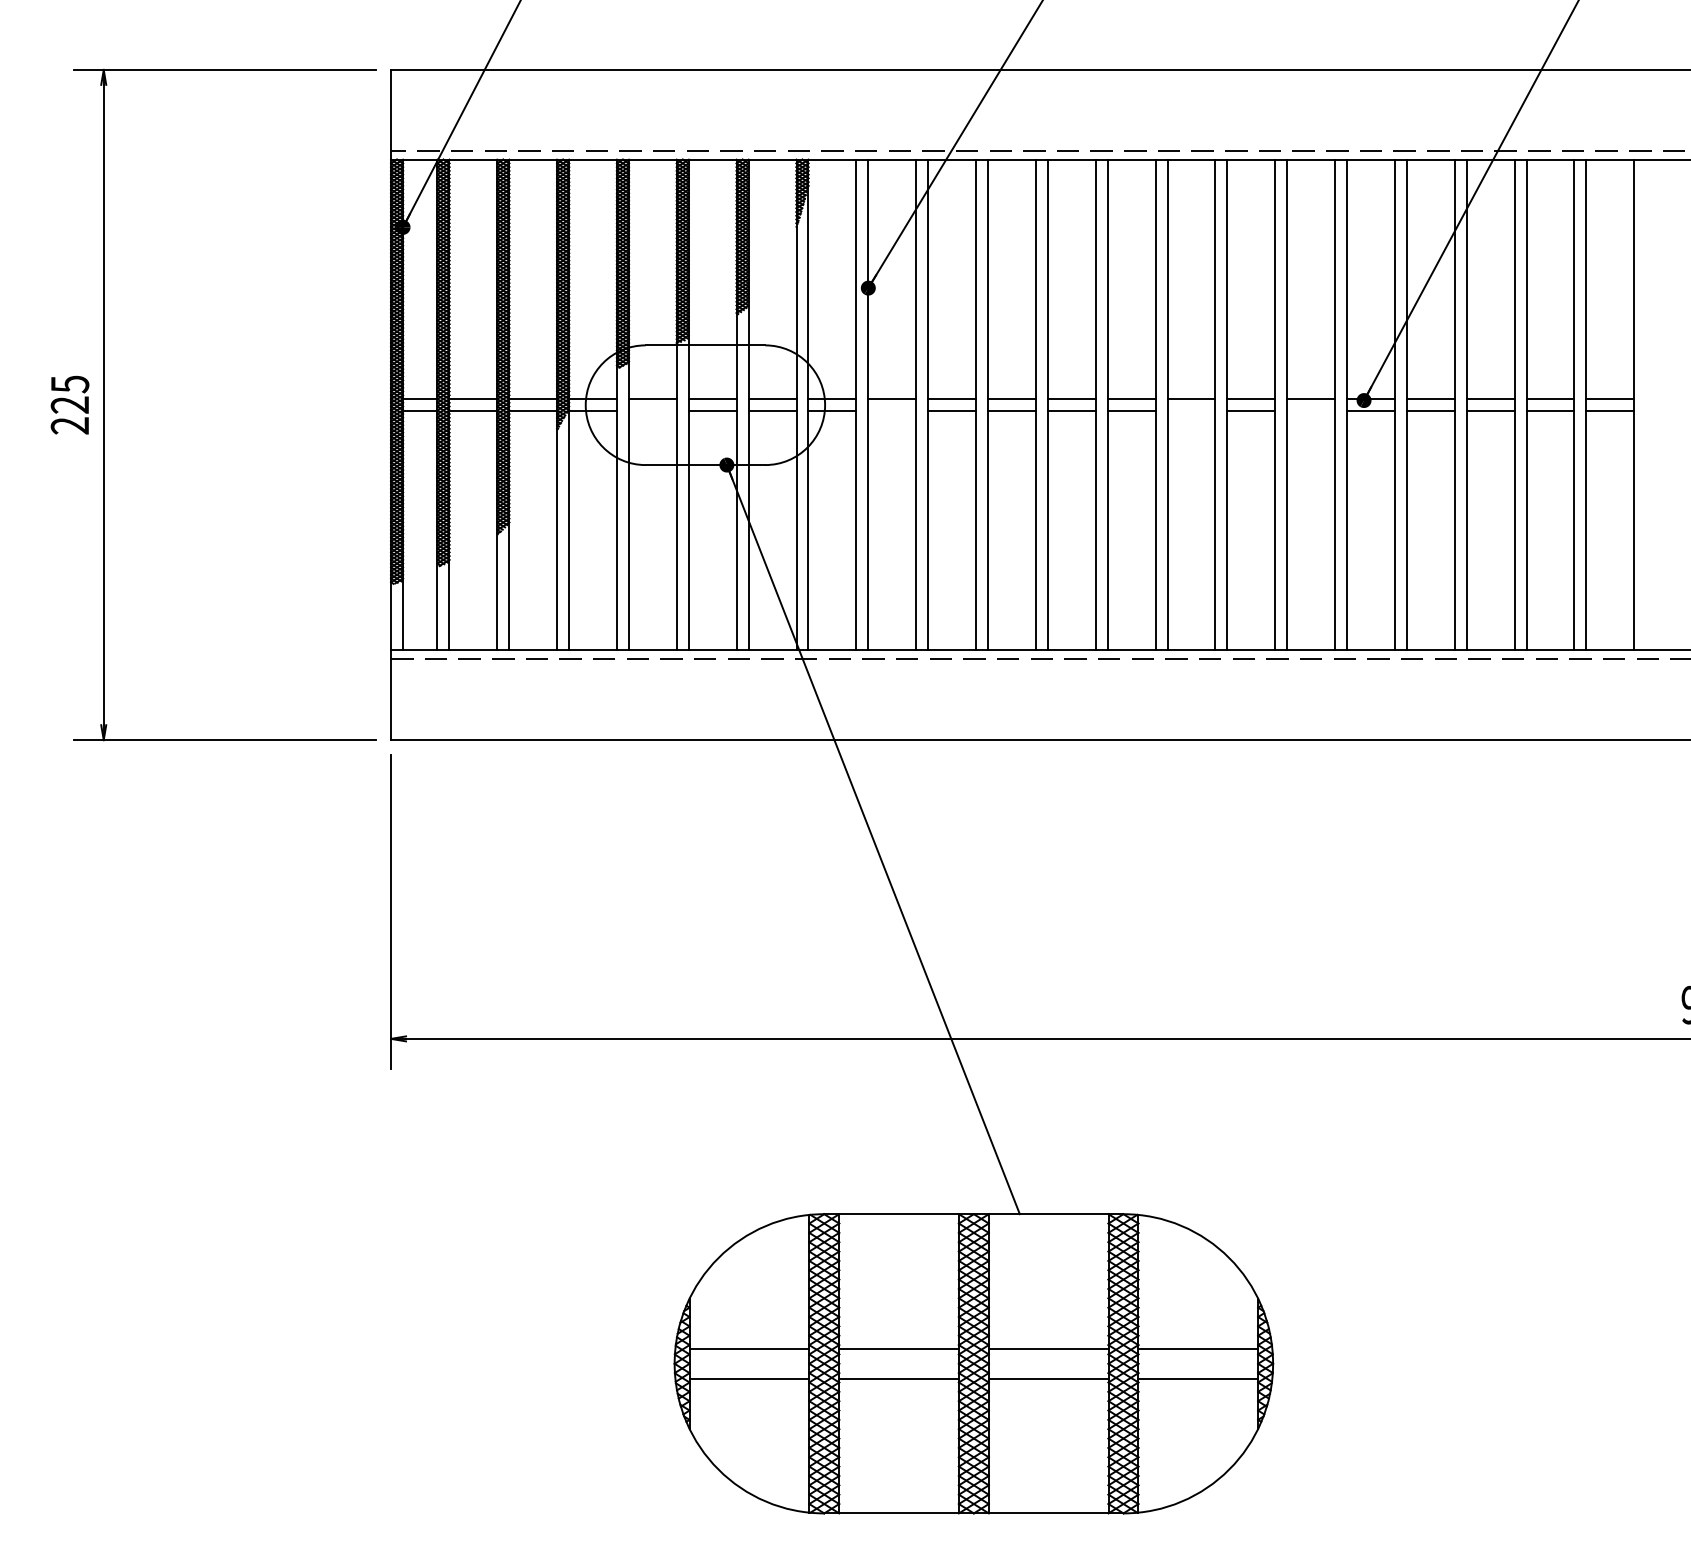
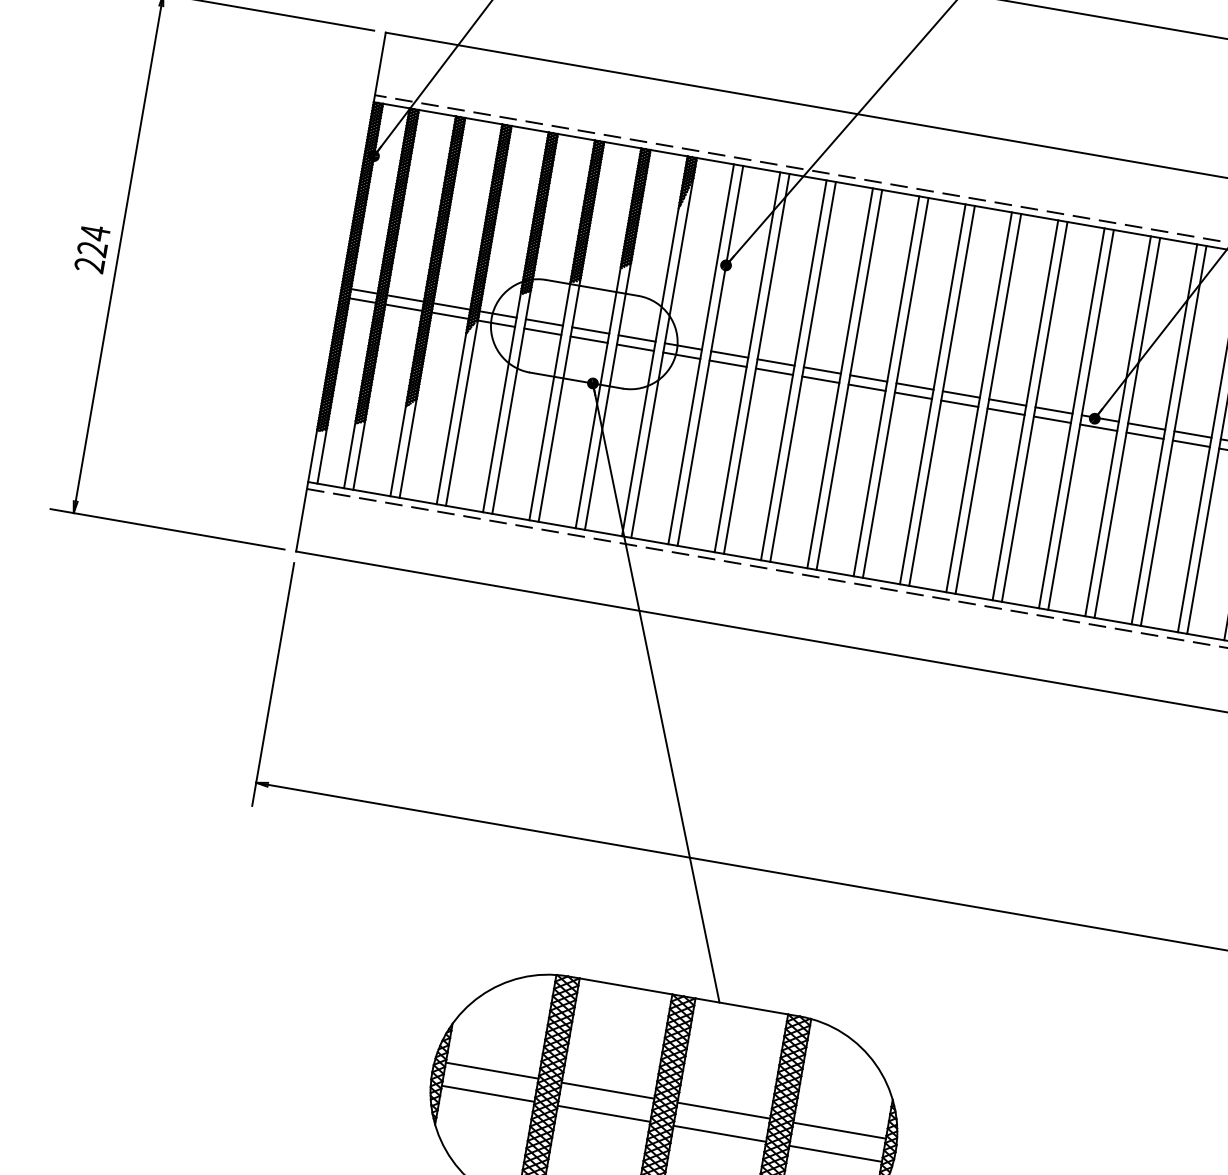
text: (70, 384) -> (95, 233), 225 -> 224
line: (652, 411) -> (542, 332), added
line: (892, 411) -> (728, 364), added
line: (1191, 411) -> (959, 404), added
line: (1311, 411) -> (1052, 420), added

